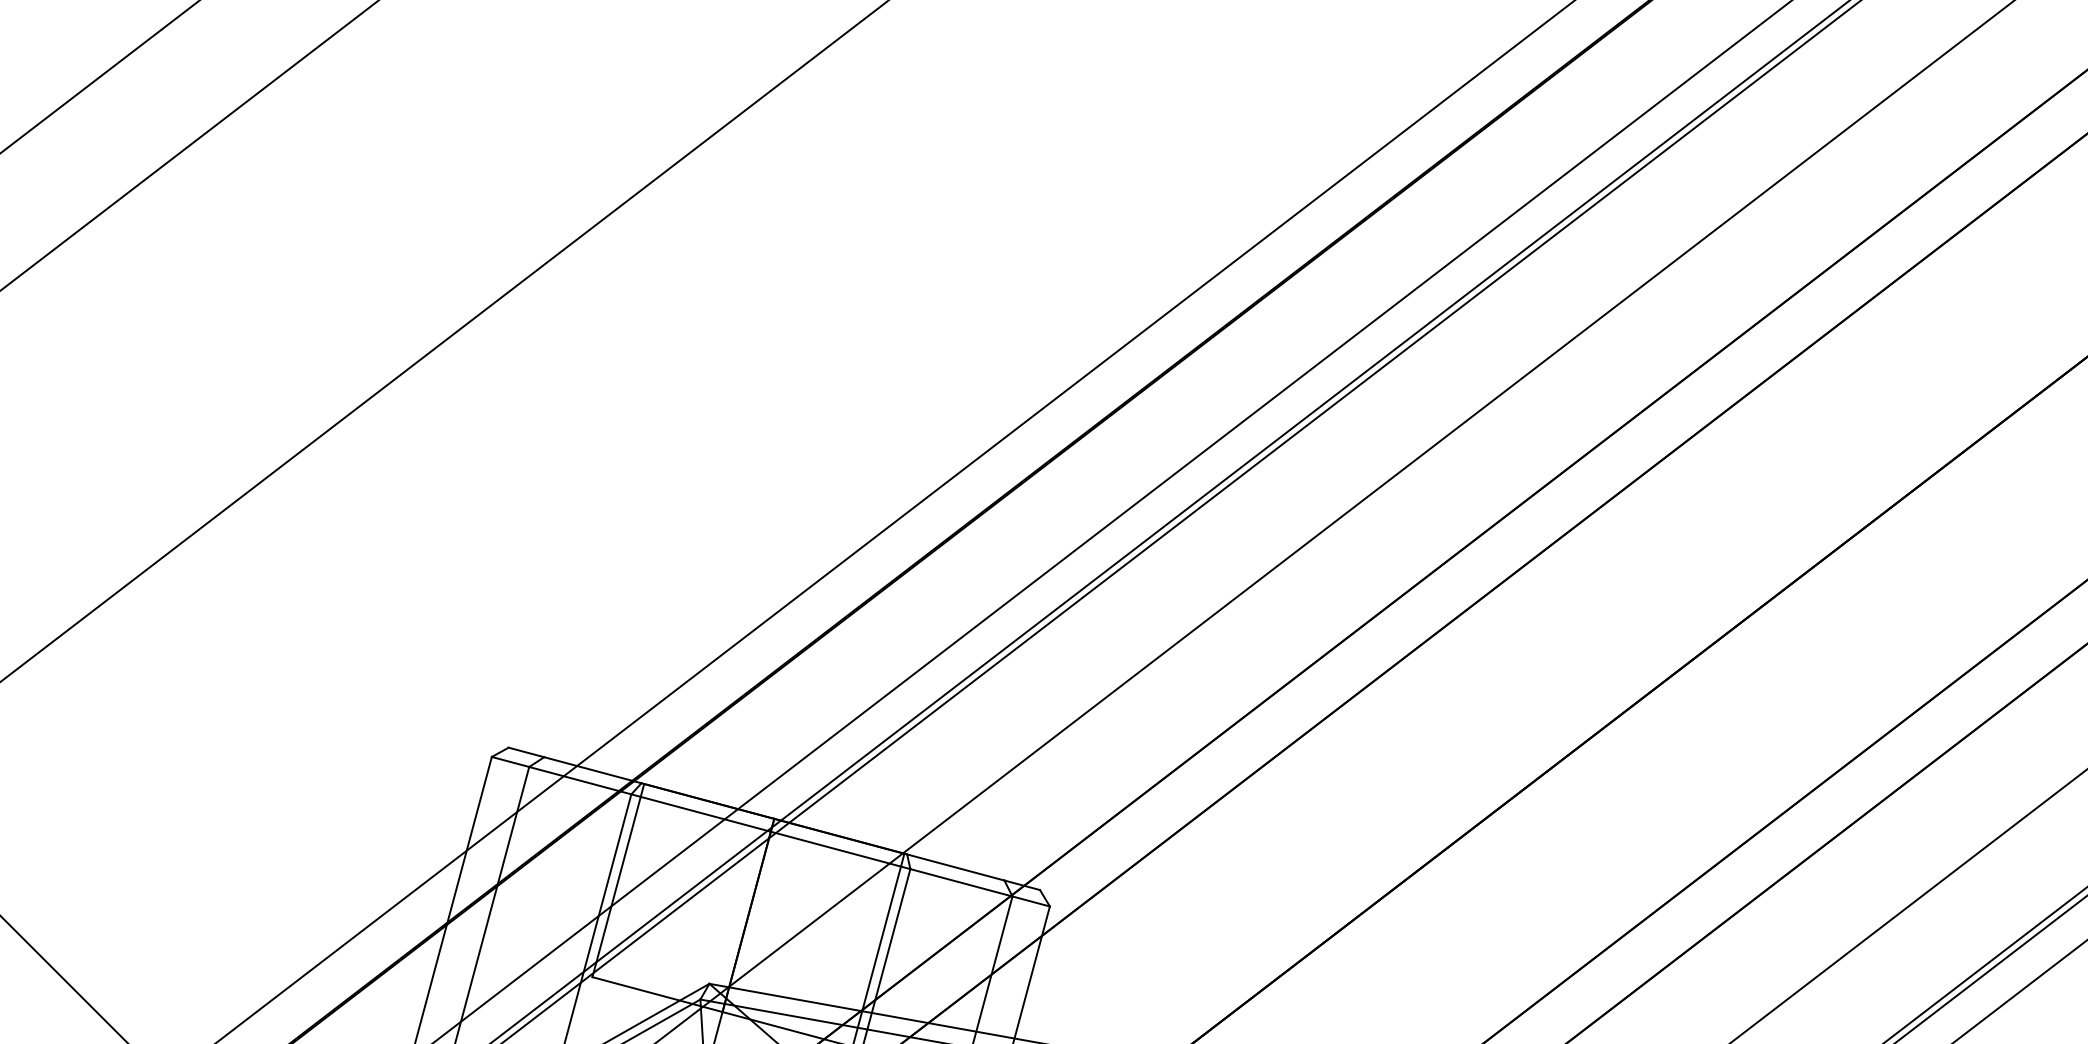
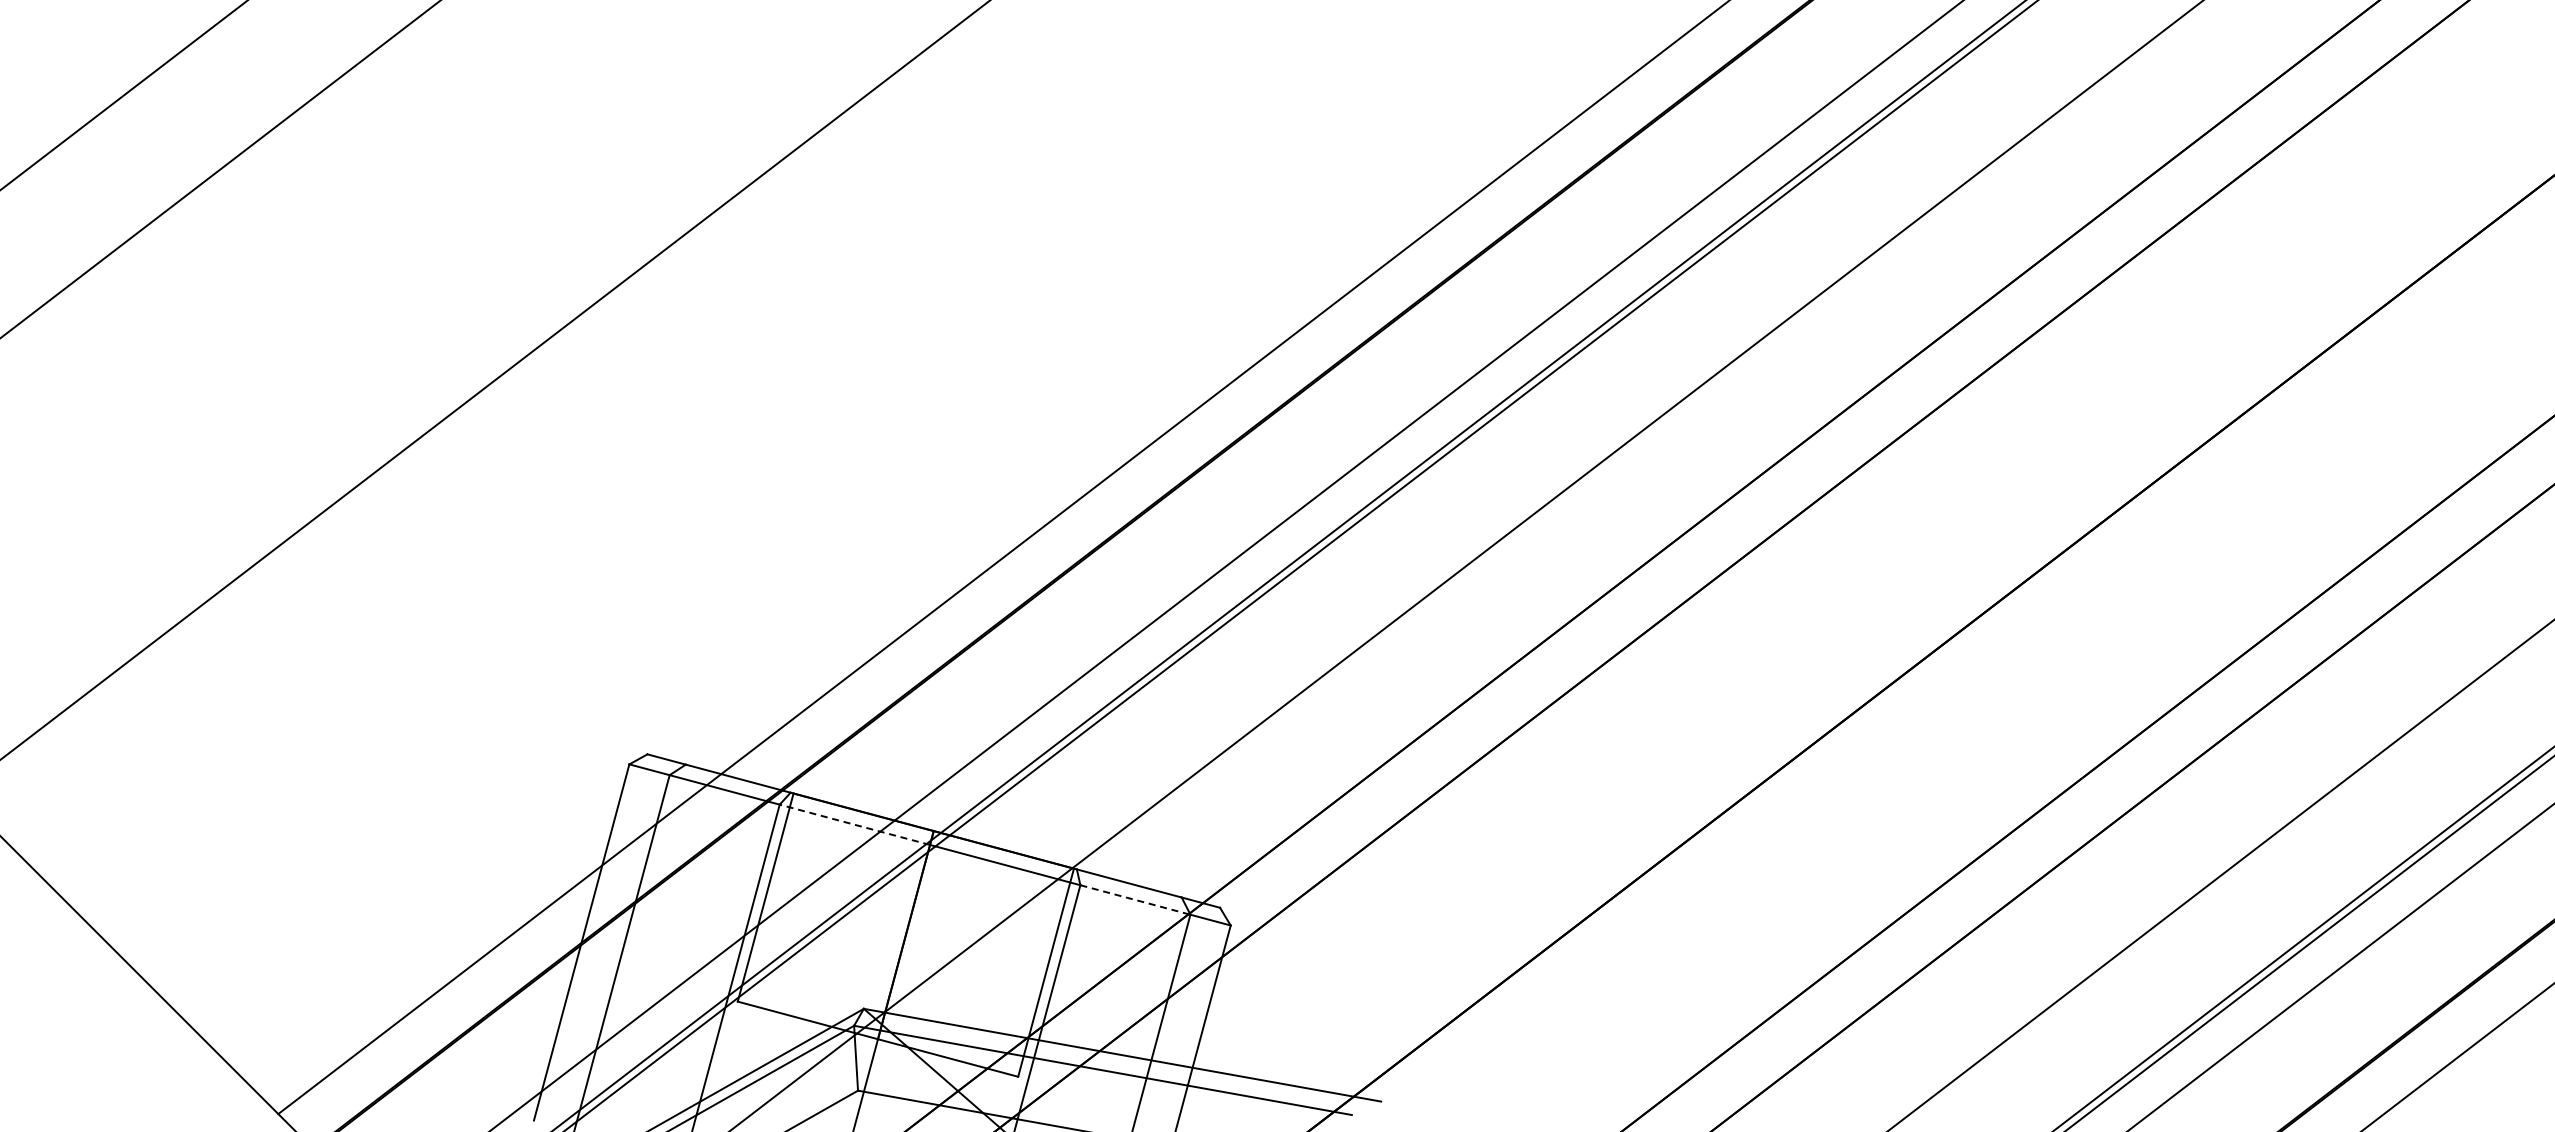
line: (700, 812) -> (854, 824), solid -> dashed
line: (961, 882) -> (1135, 899), solid -> dashed

